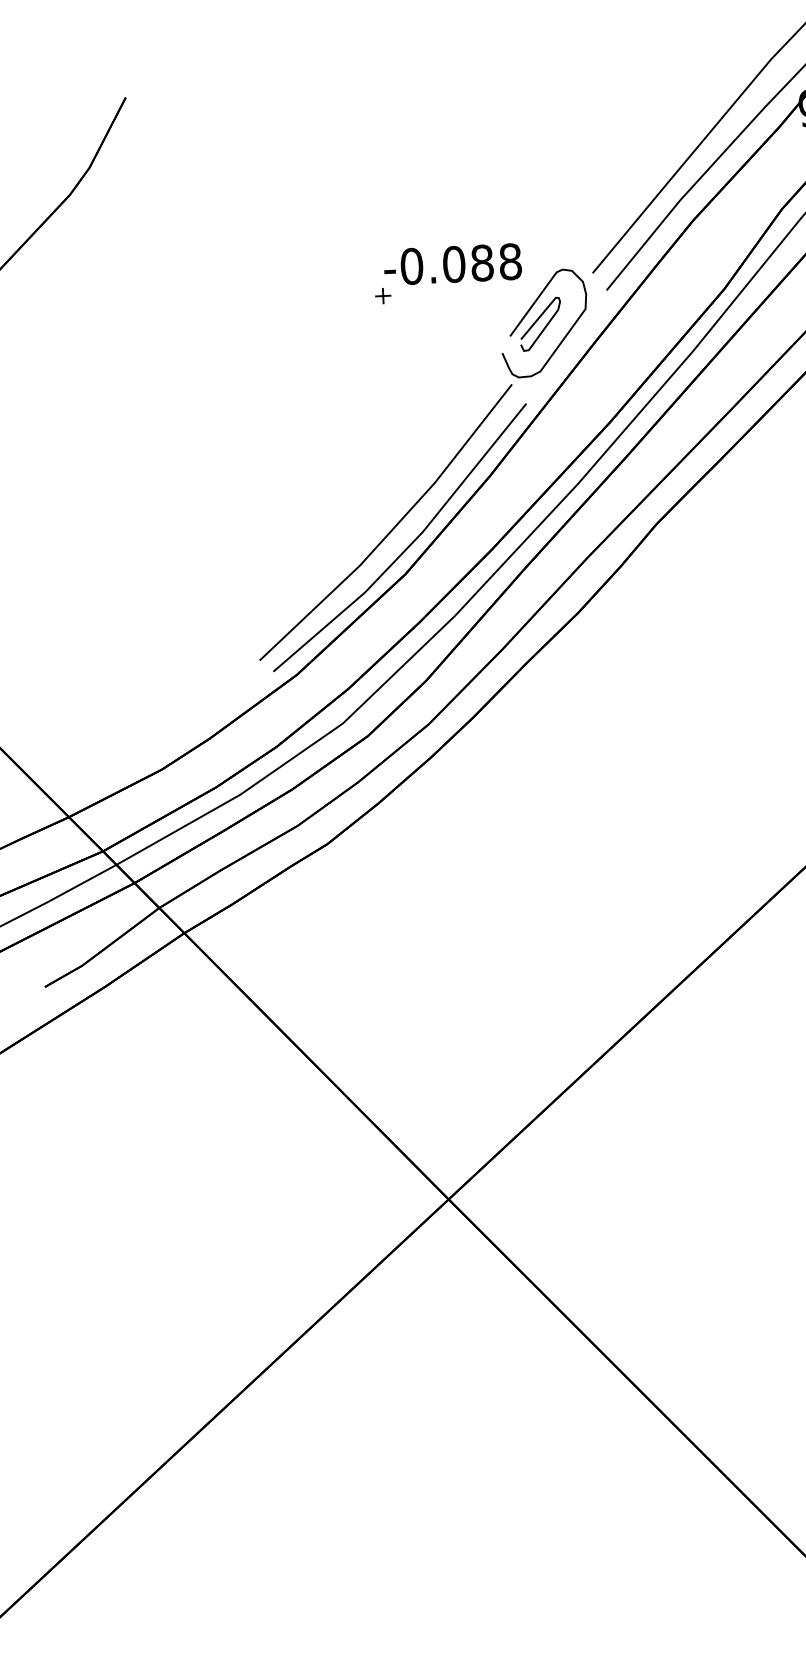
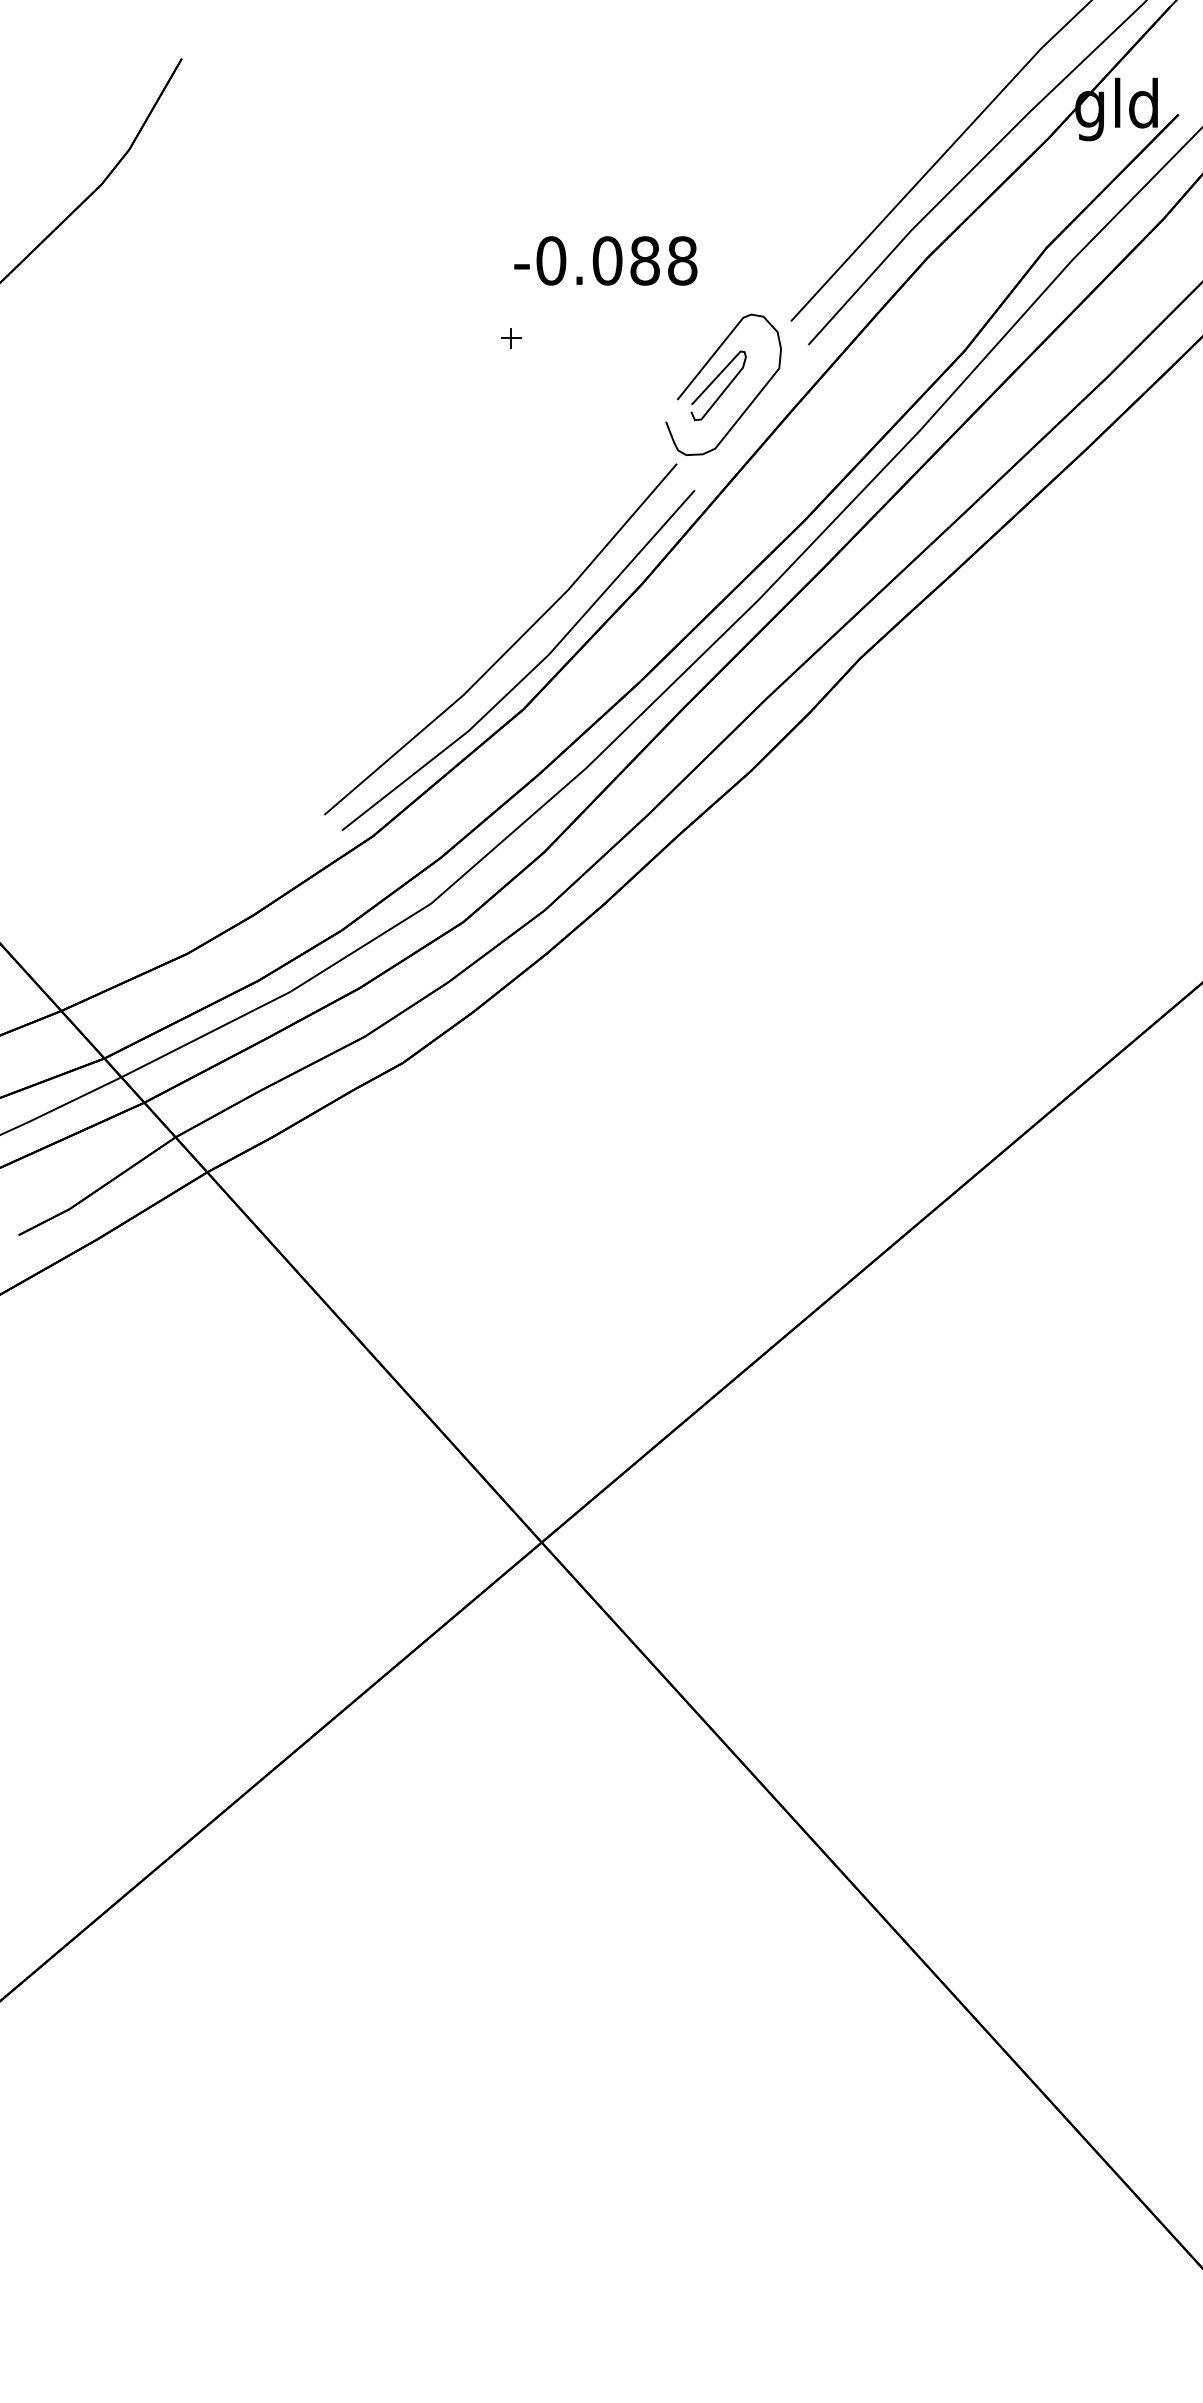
text: (452, 264) -> (605, 260), moved

